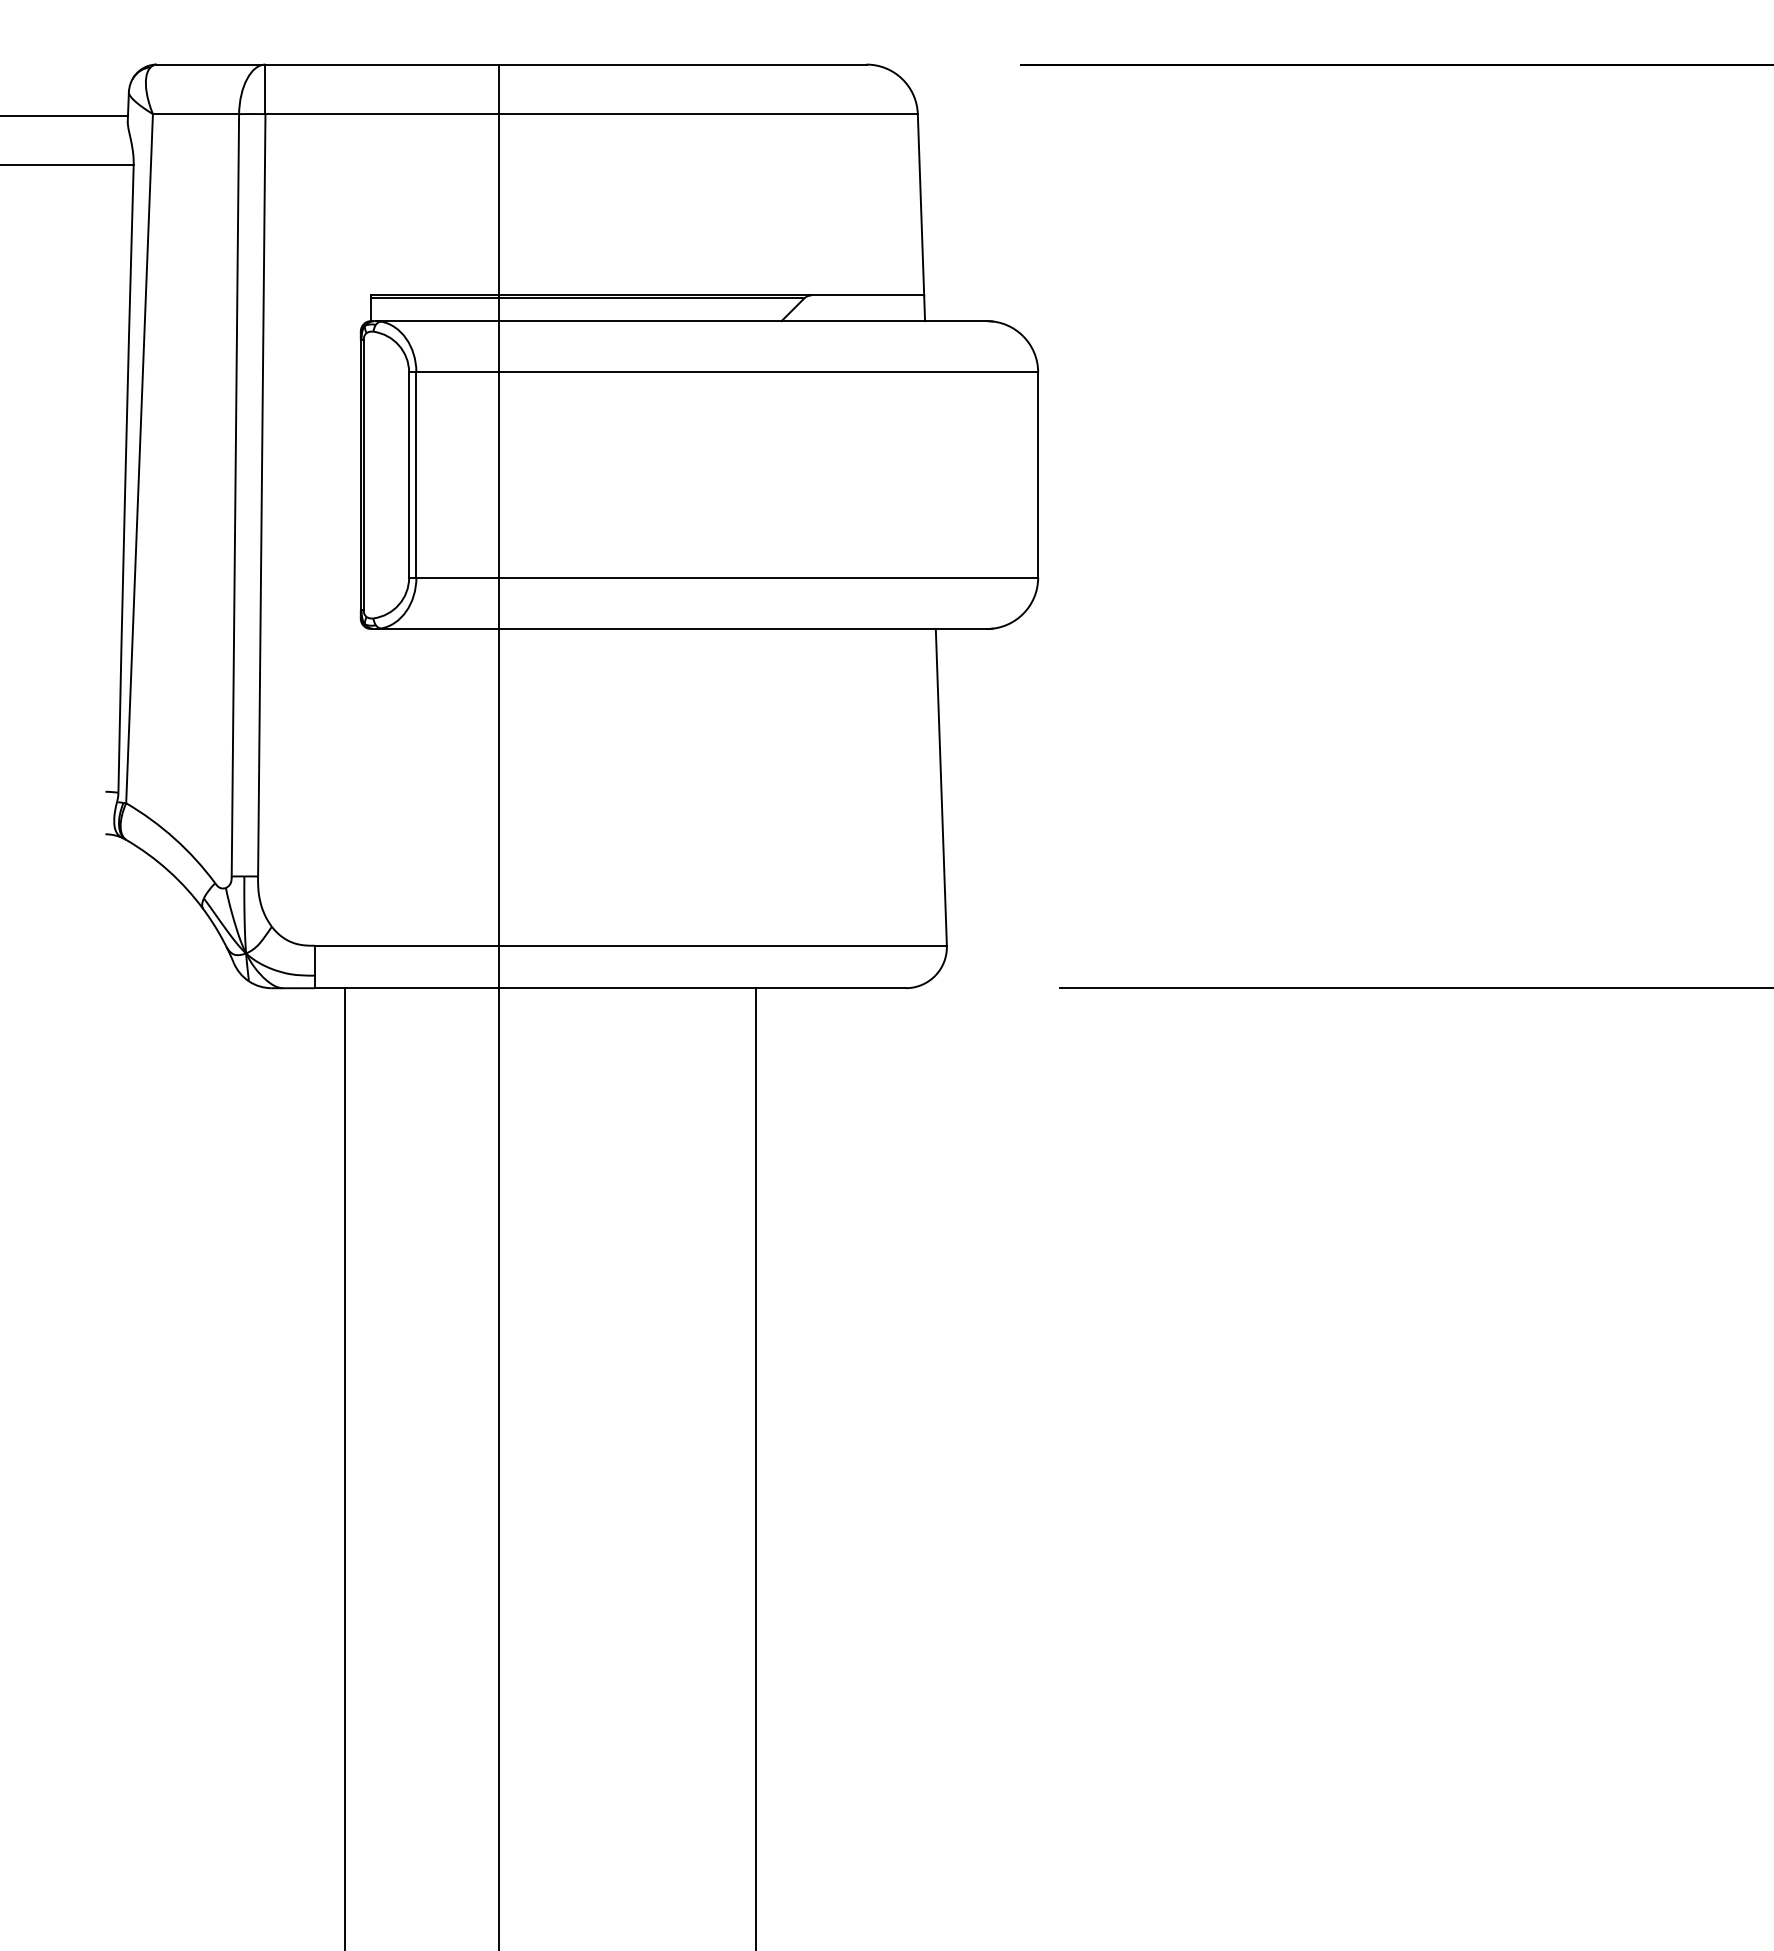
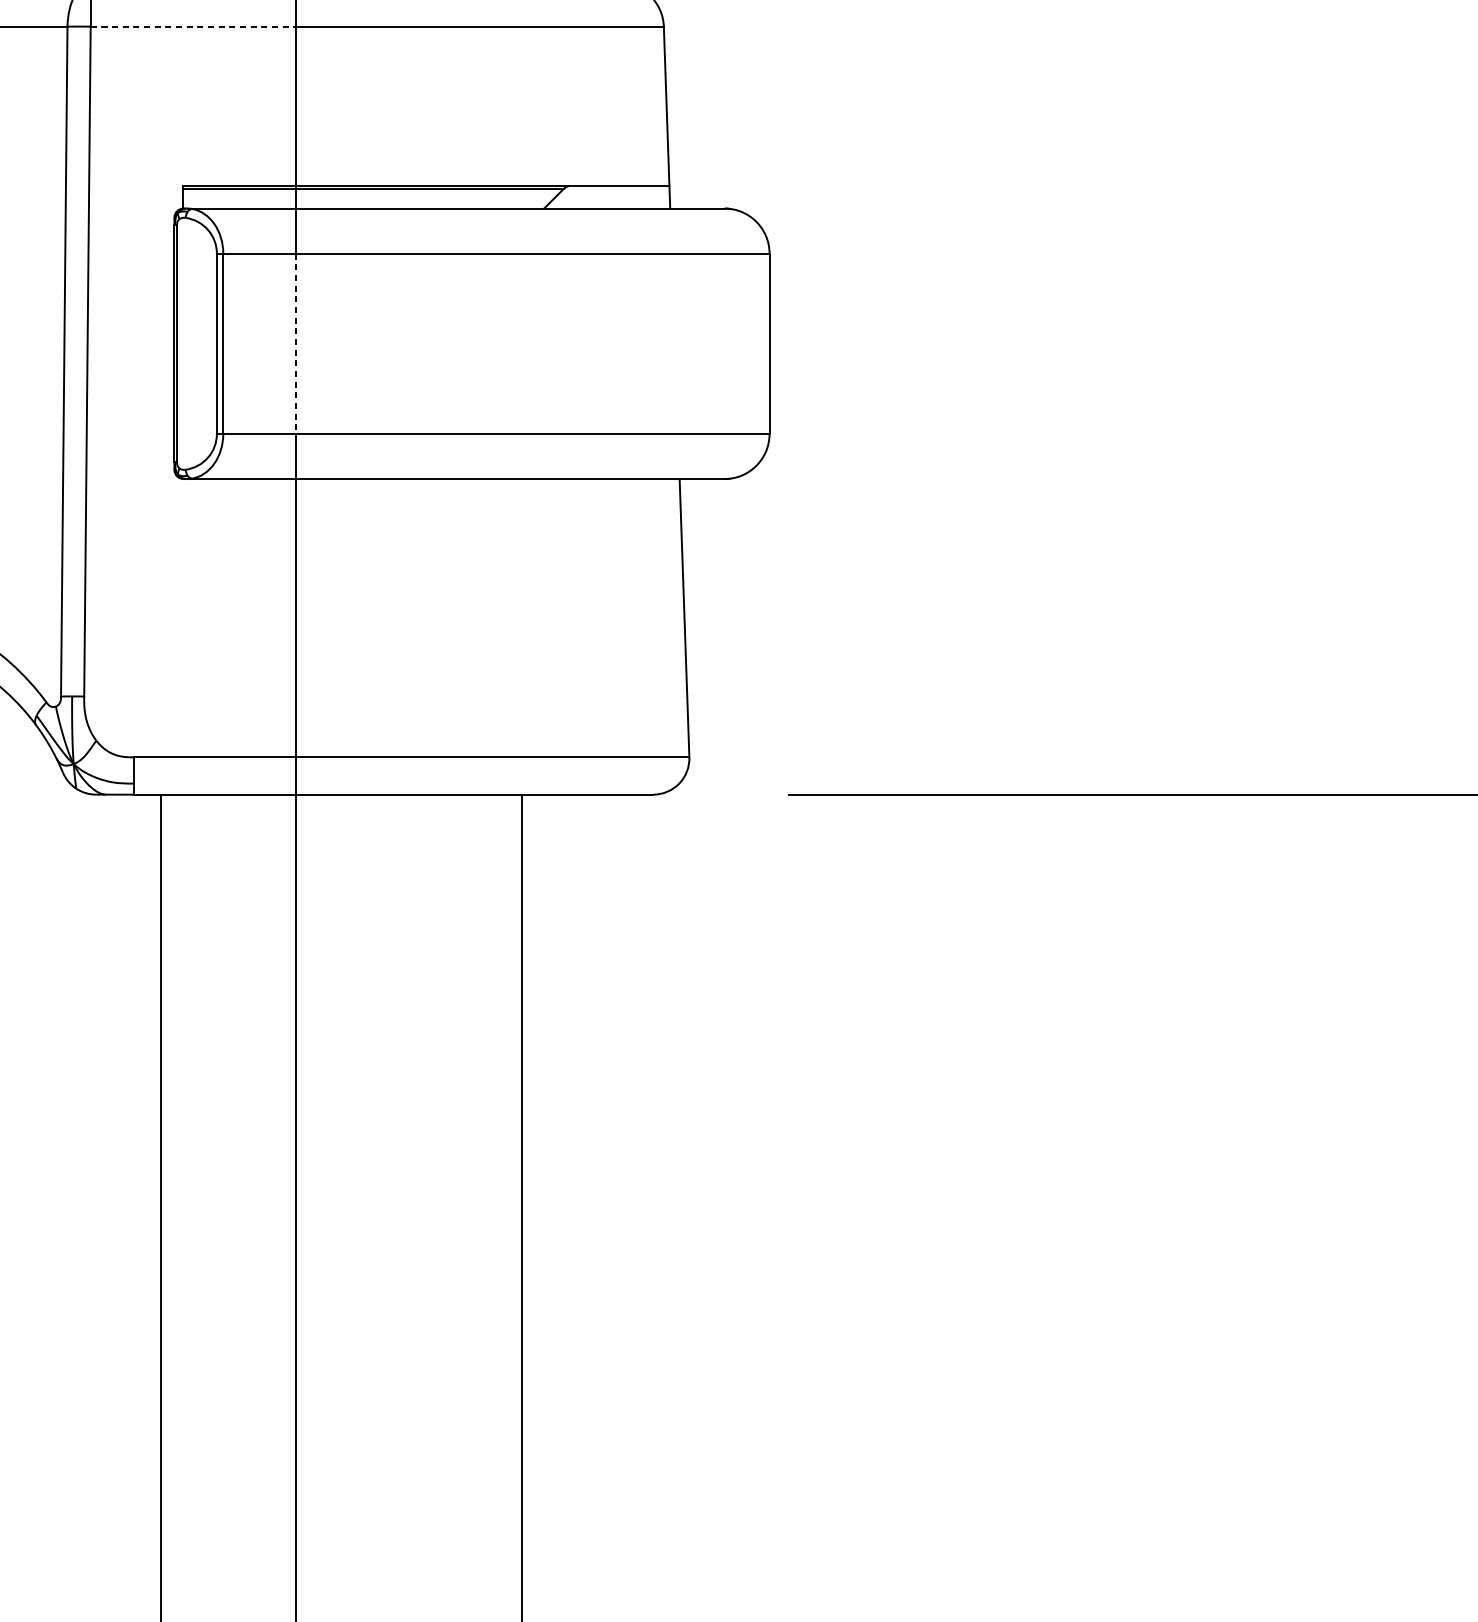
line: (382, 114) -> (193, 27), solid -> dashed
line: (499, 475) -> (296, 344), solid -> dashed

